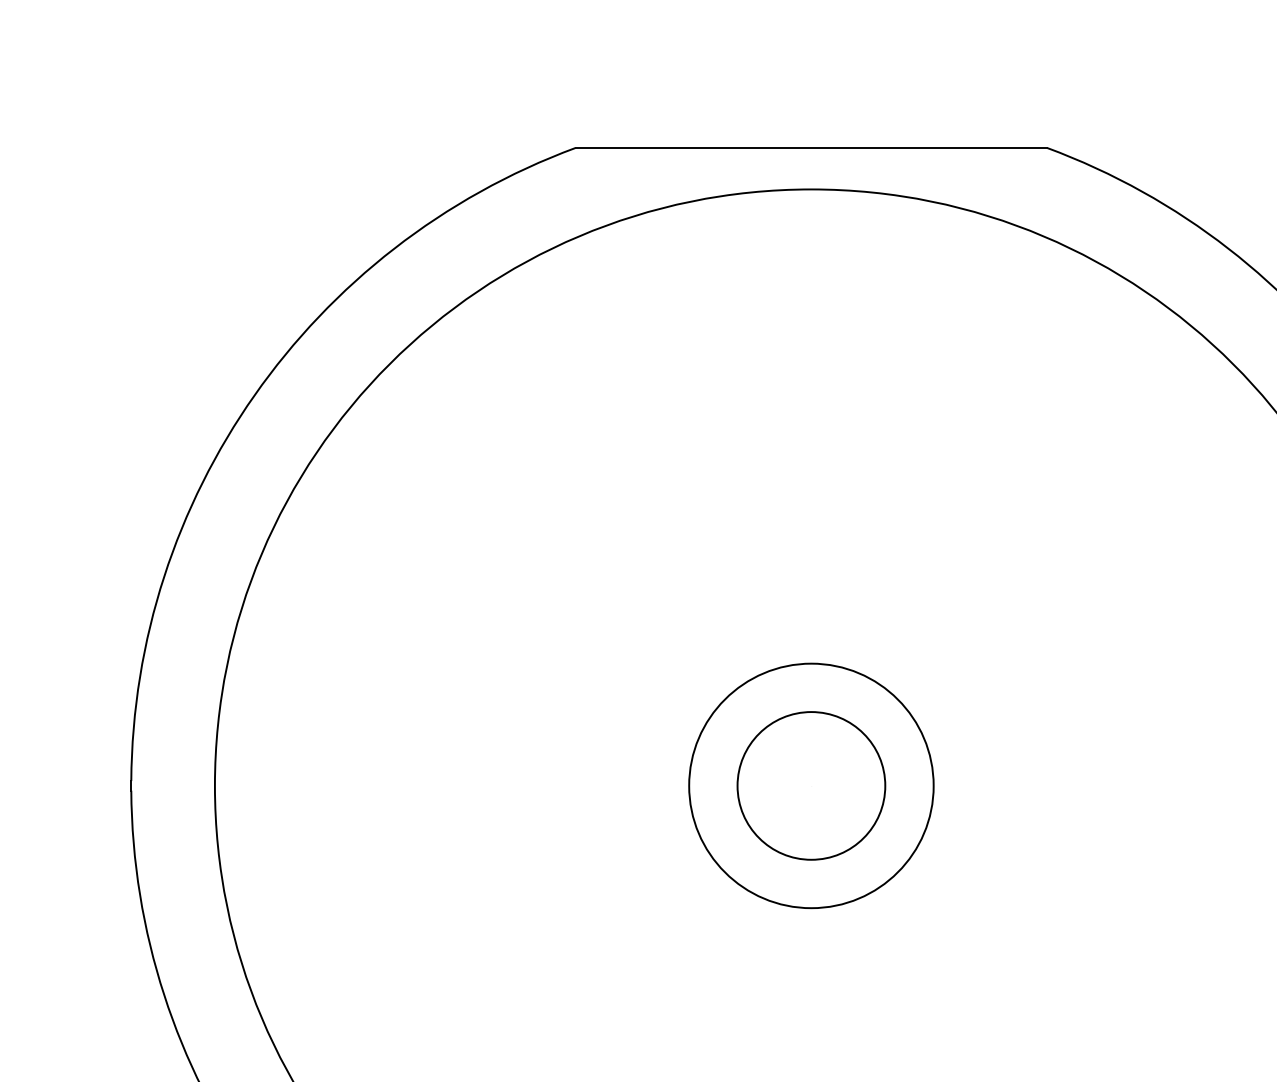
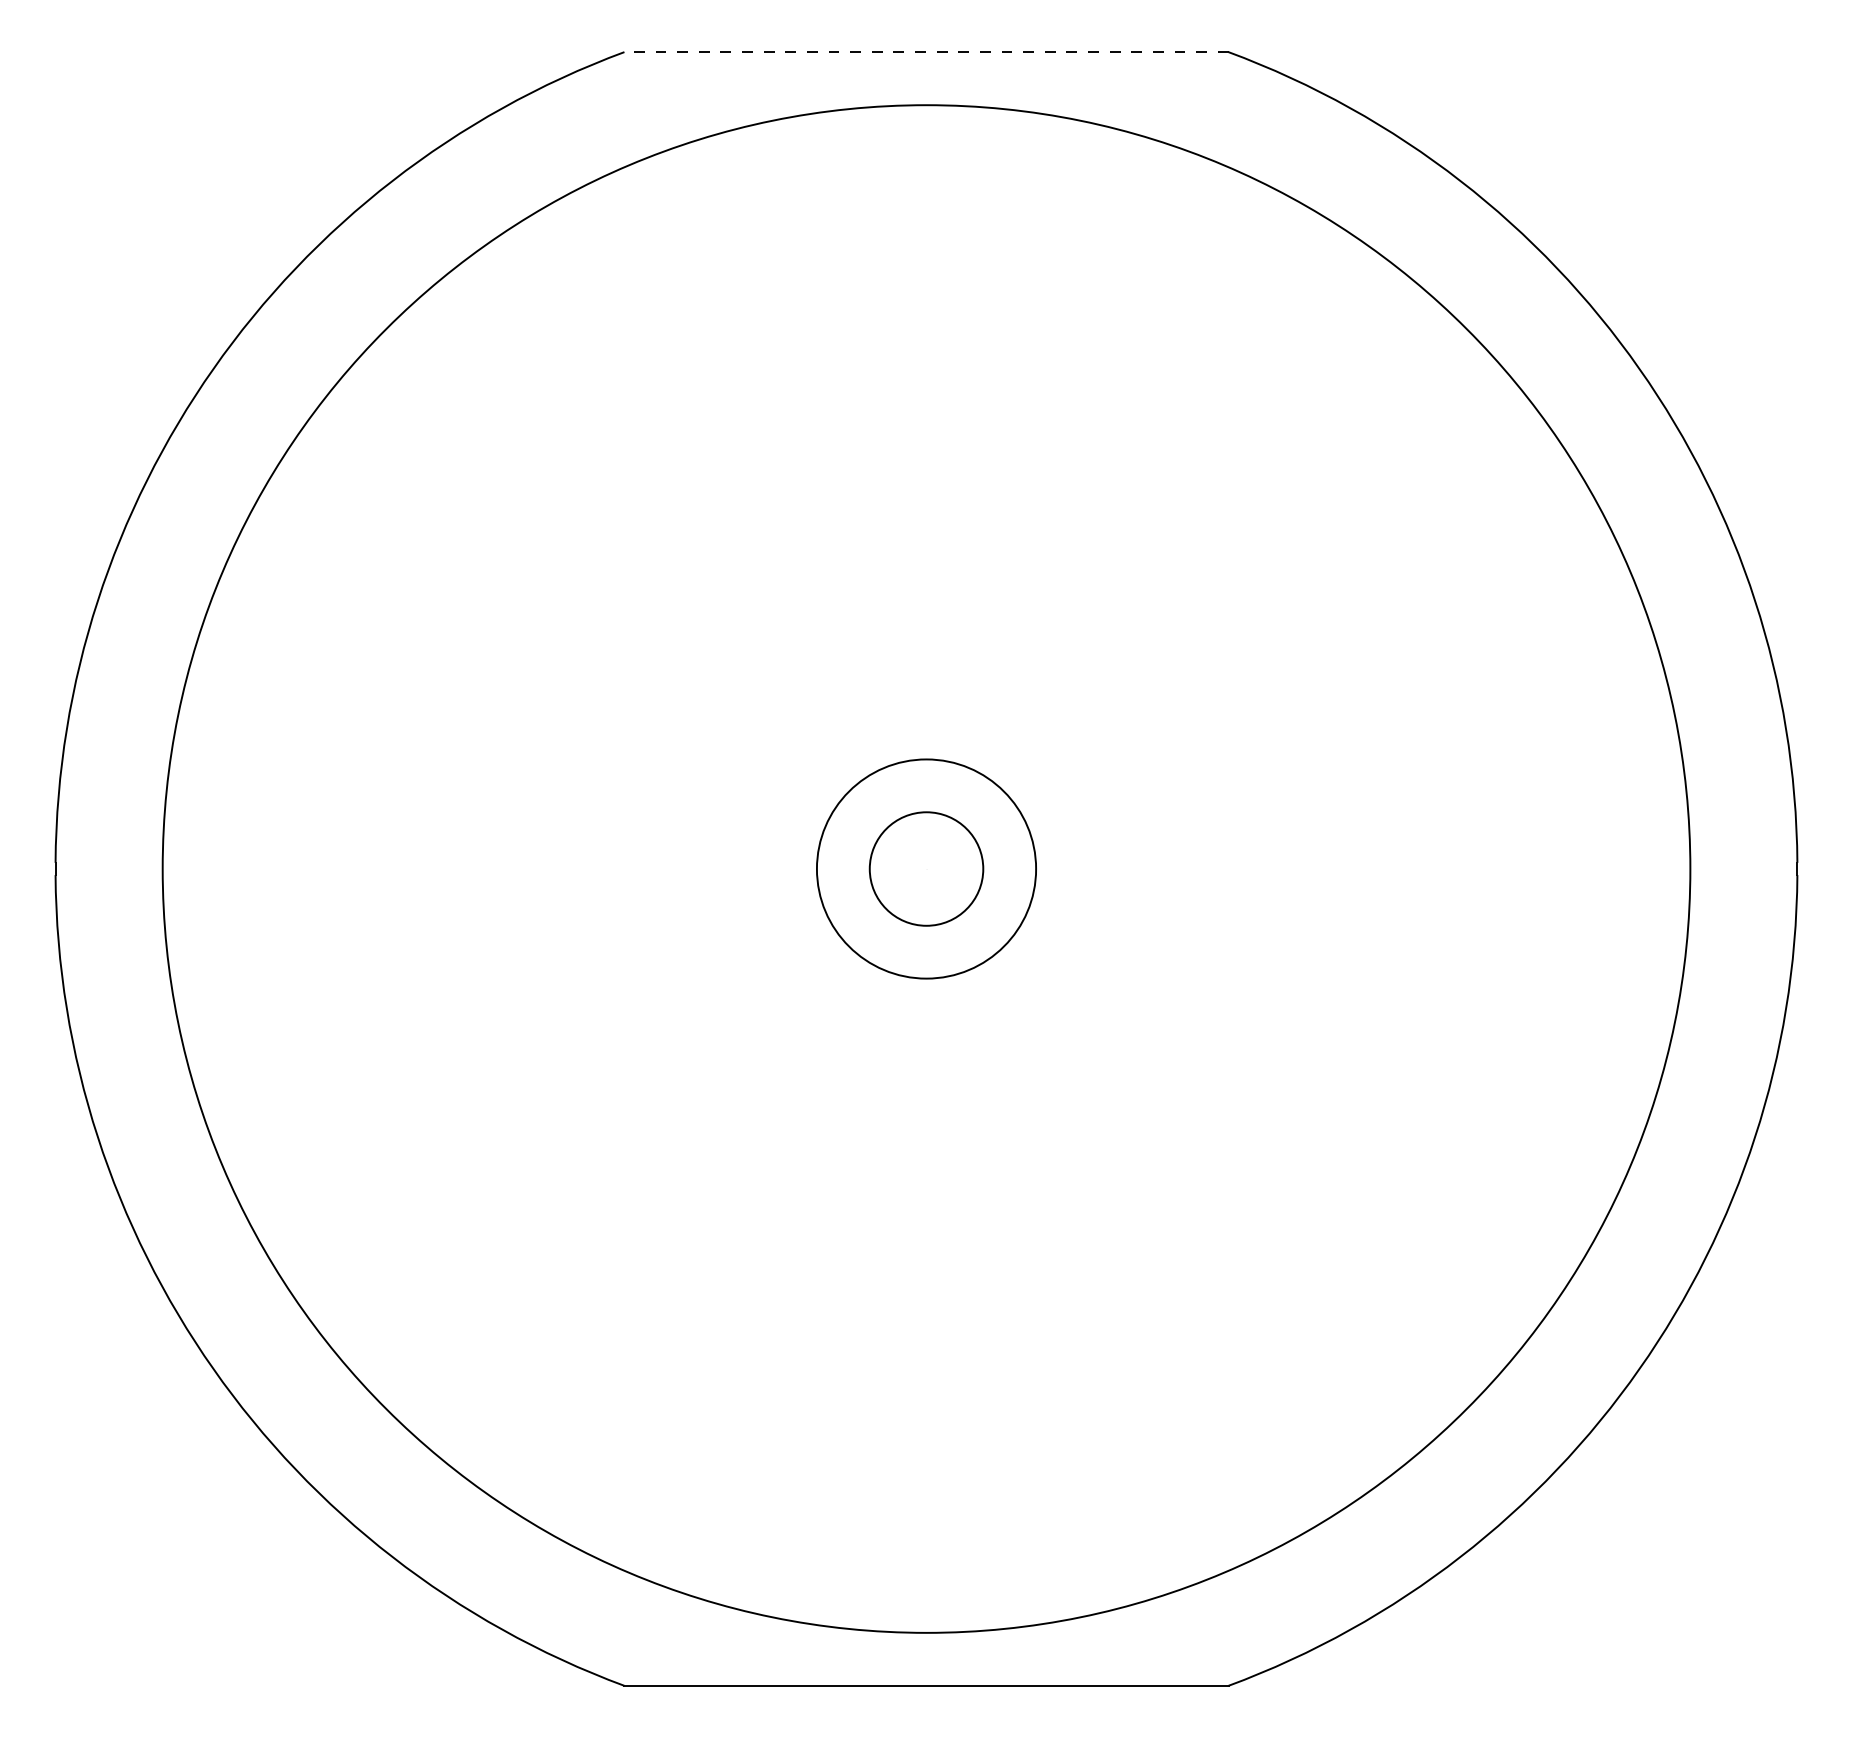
line: (811, 148) -> (926, 52), solid -> dashed
circle: (811, 785) -> (926, 868), size x0.6
circle: (811, 785) -> (926, 868), size x0.7

